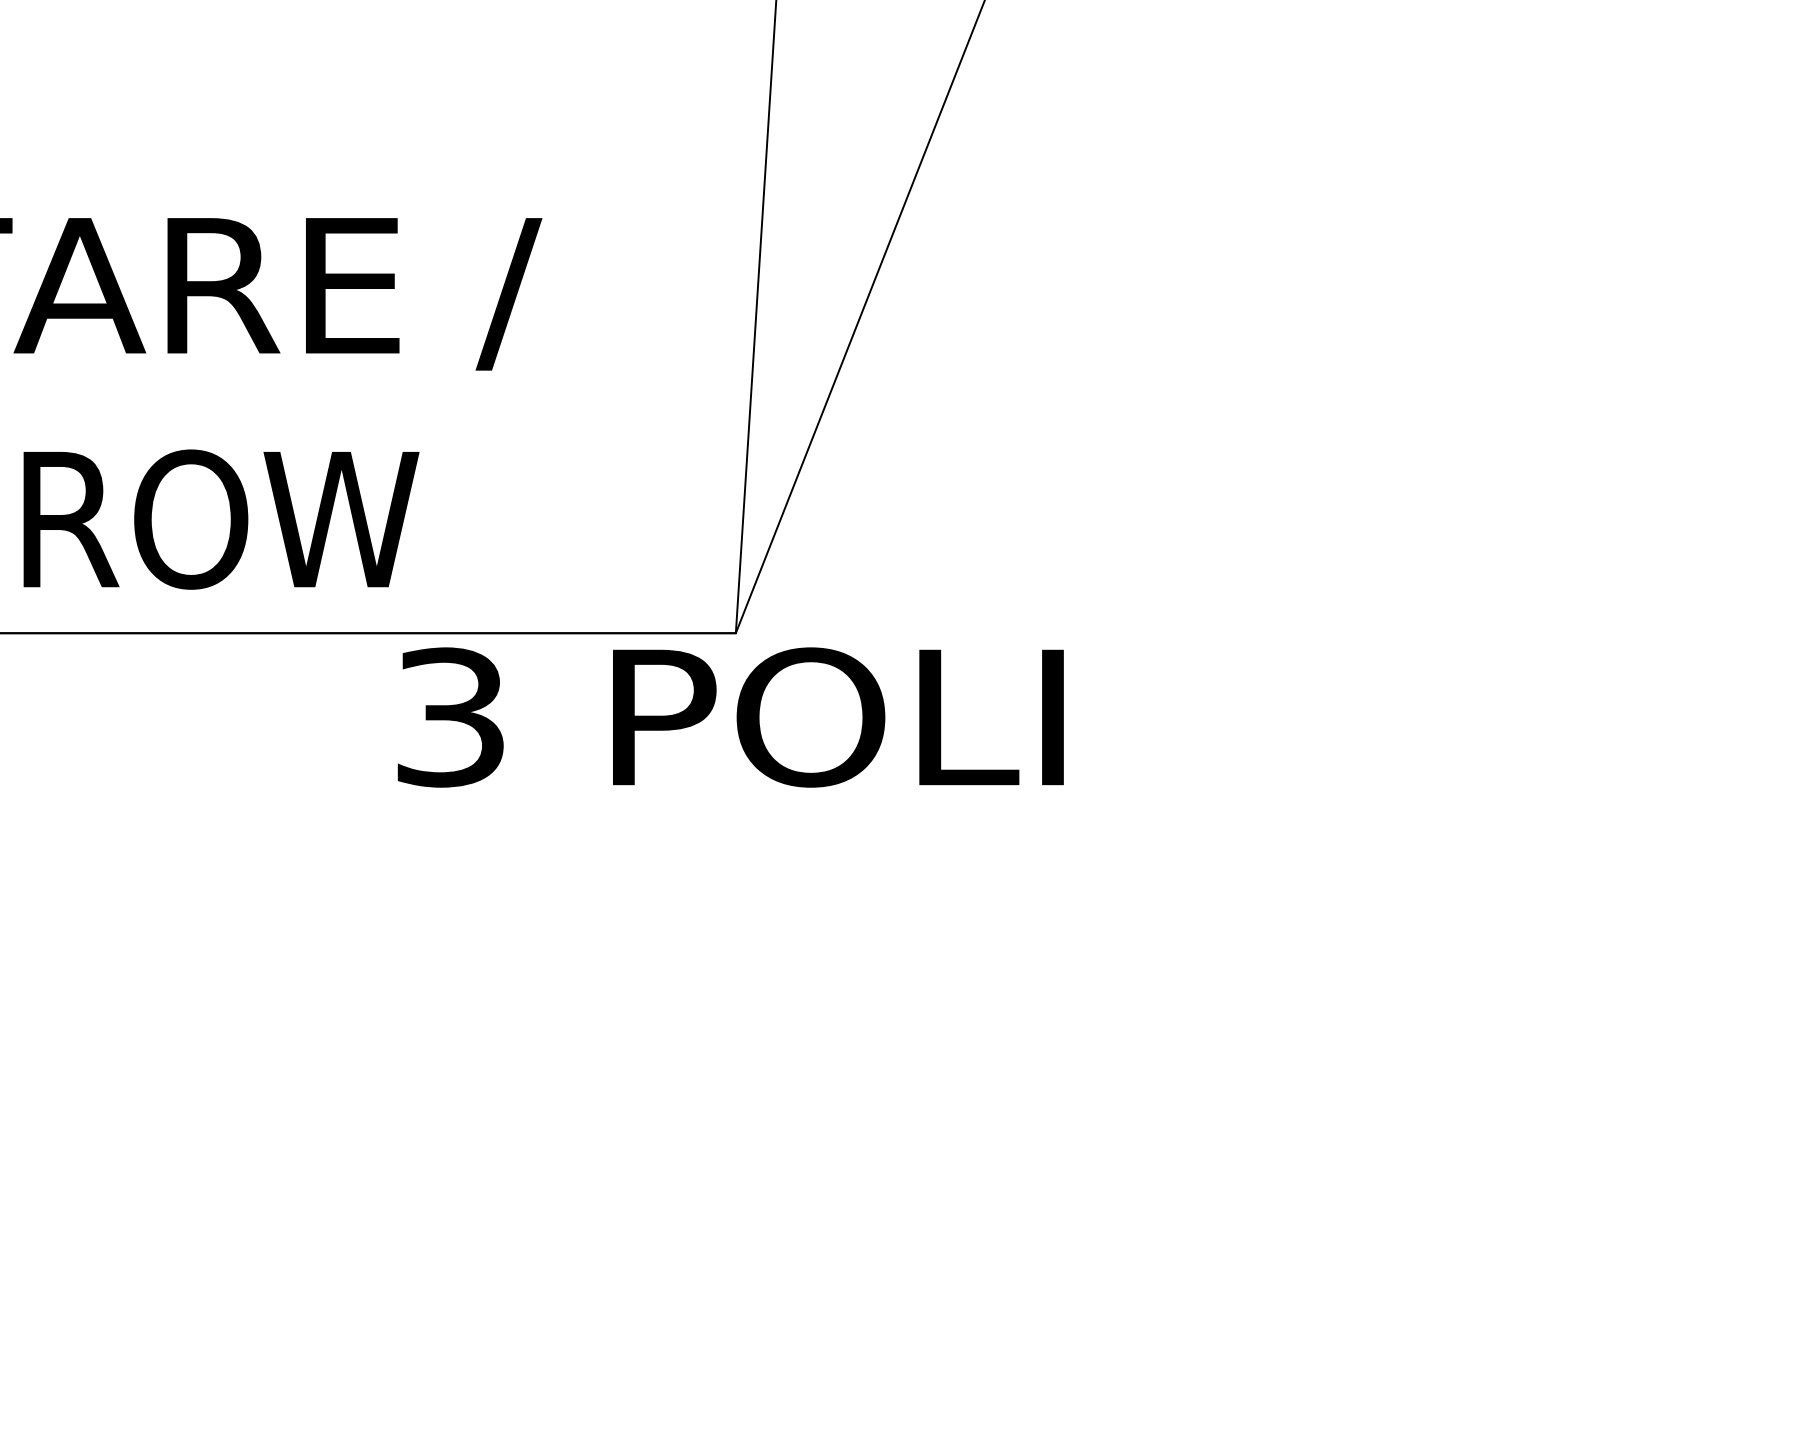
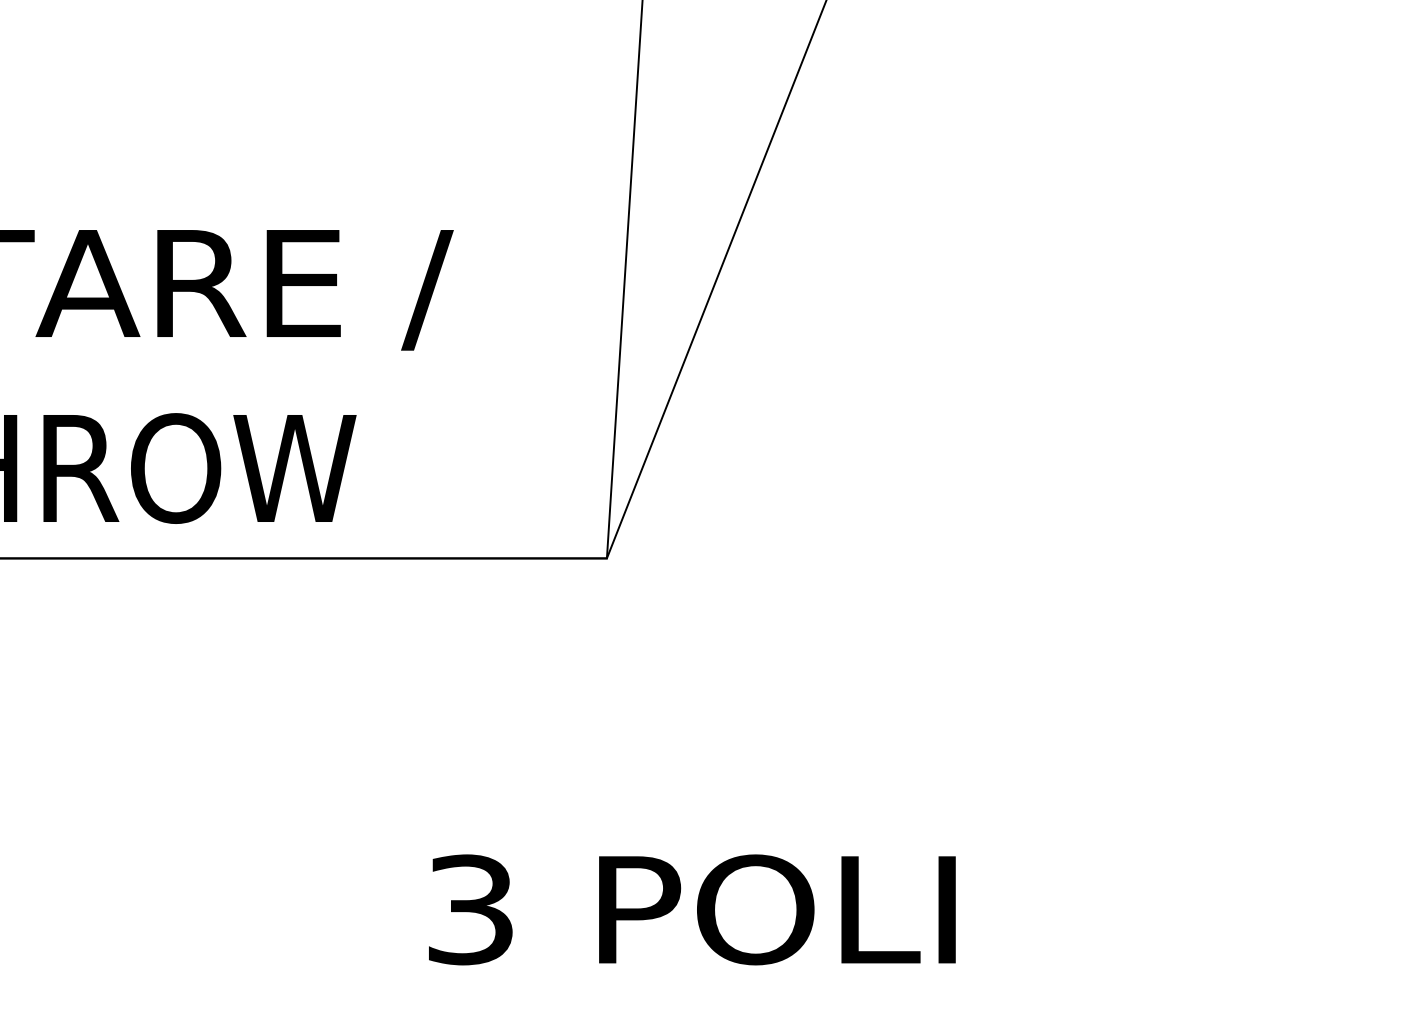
text: (730, 717) -> (692, 909), moved

